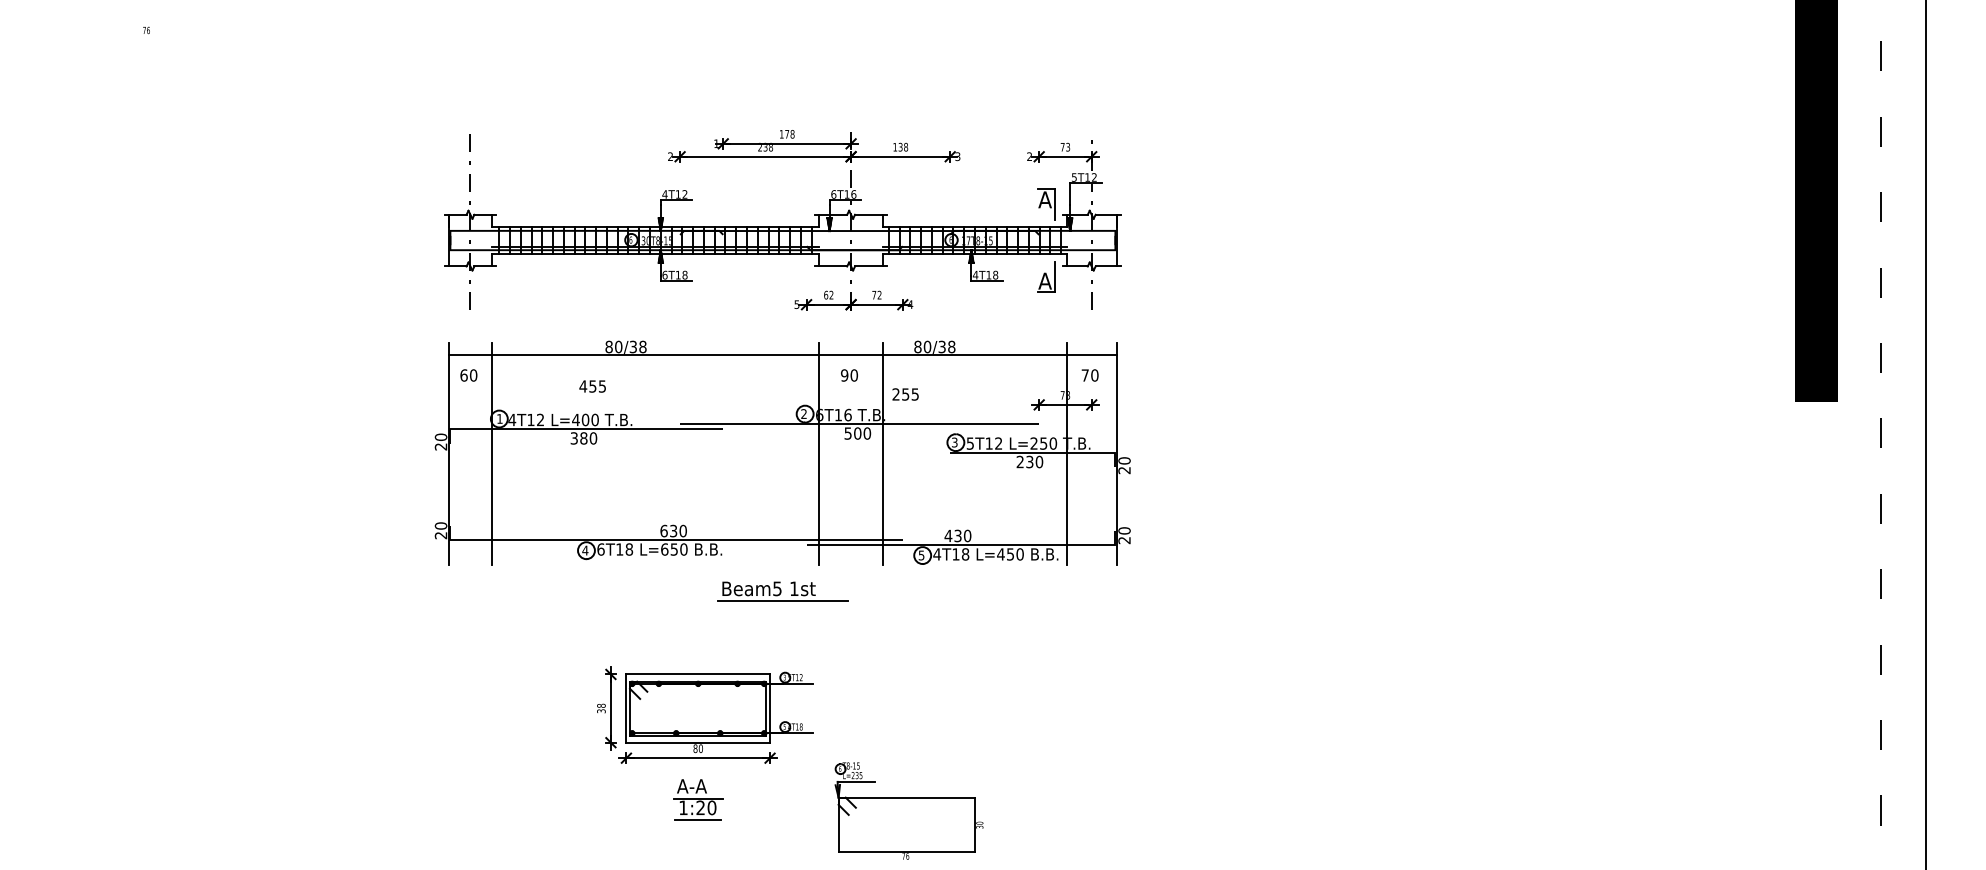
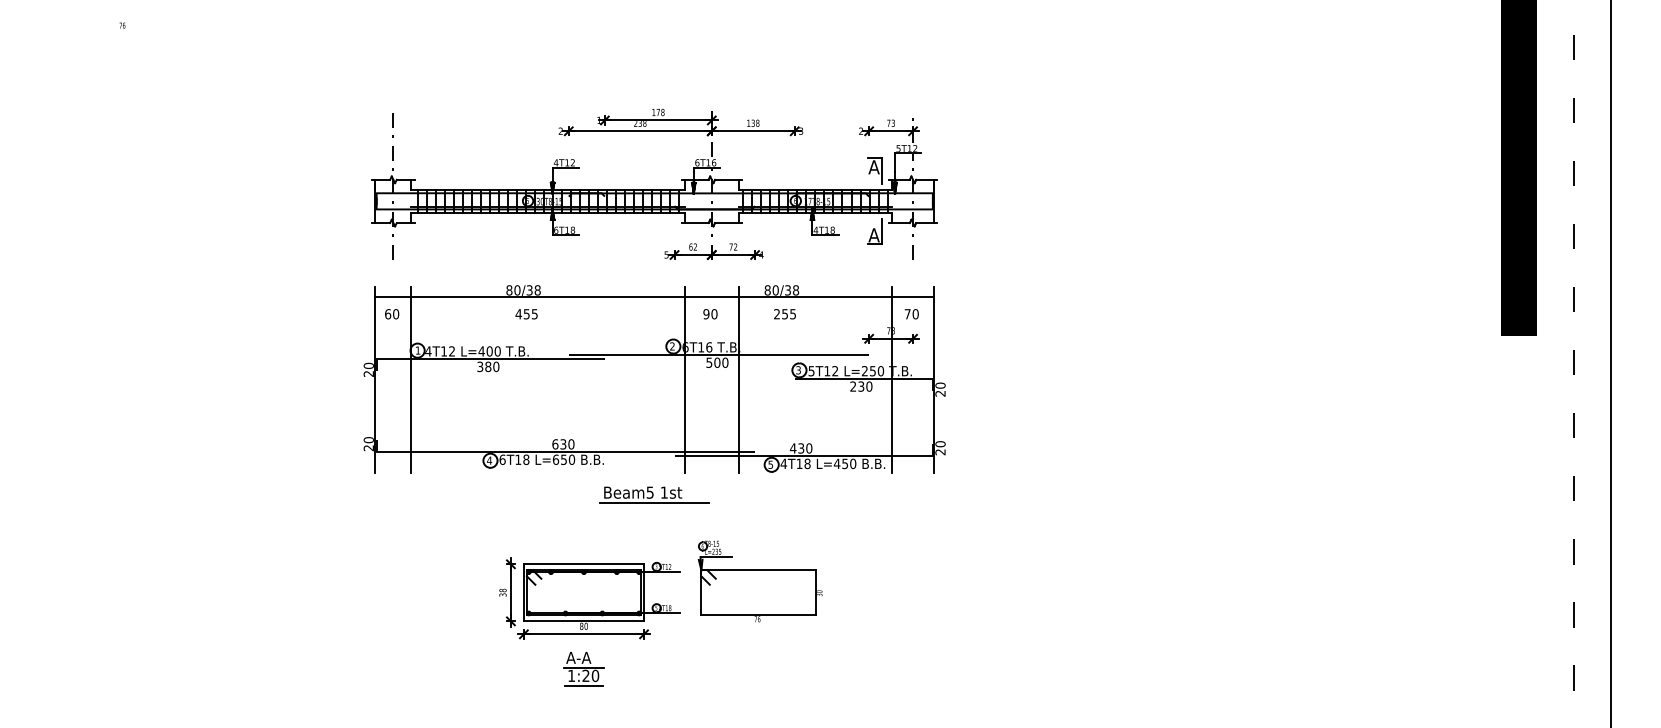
text: (592, 386) -> (526, 314), moved
text: (905, 394) -> (784, 314), moved
part: (908, 810) -> (759, 581), moved

